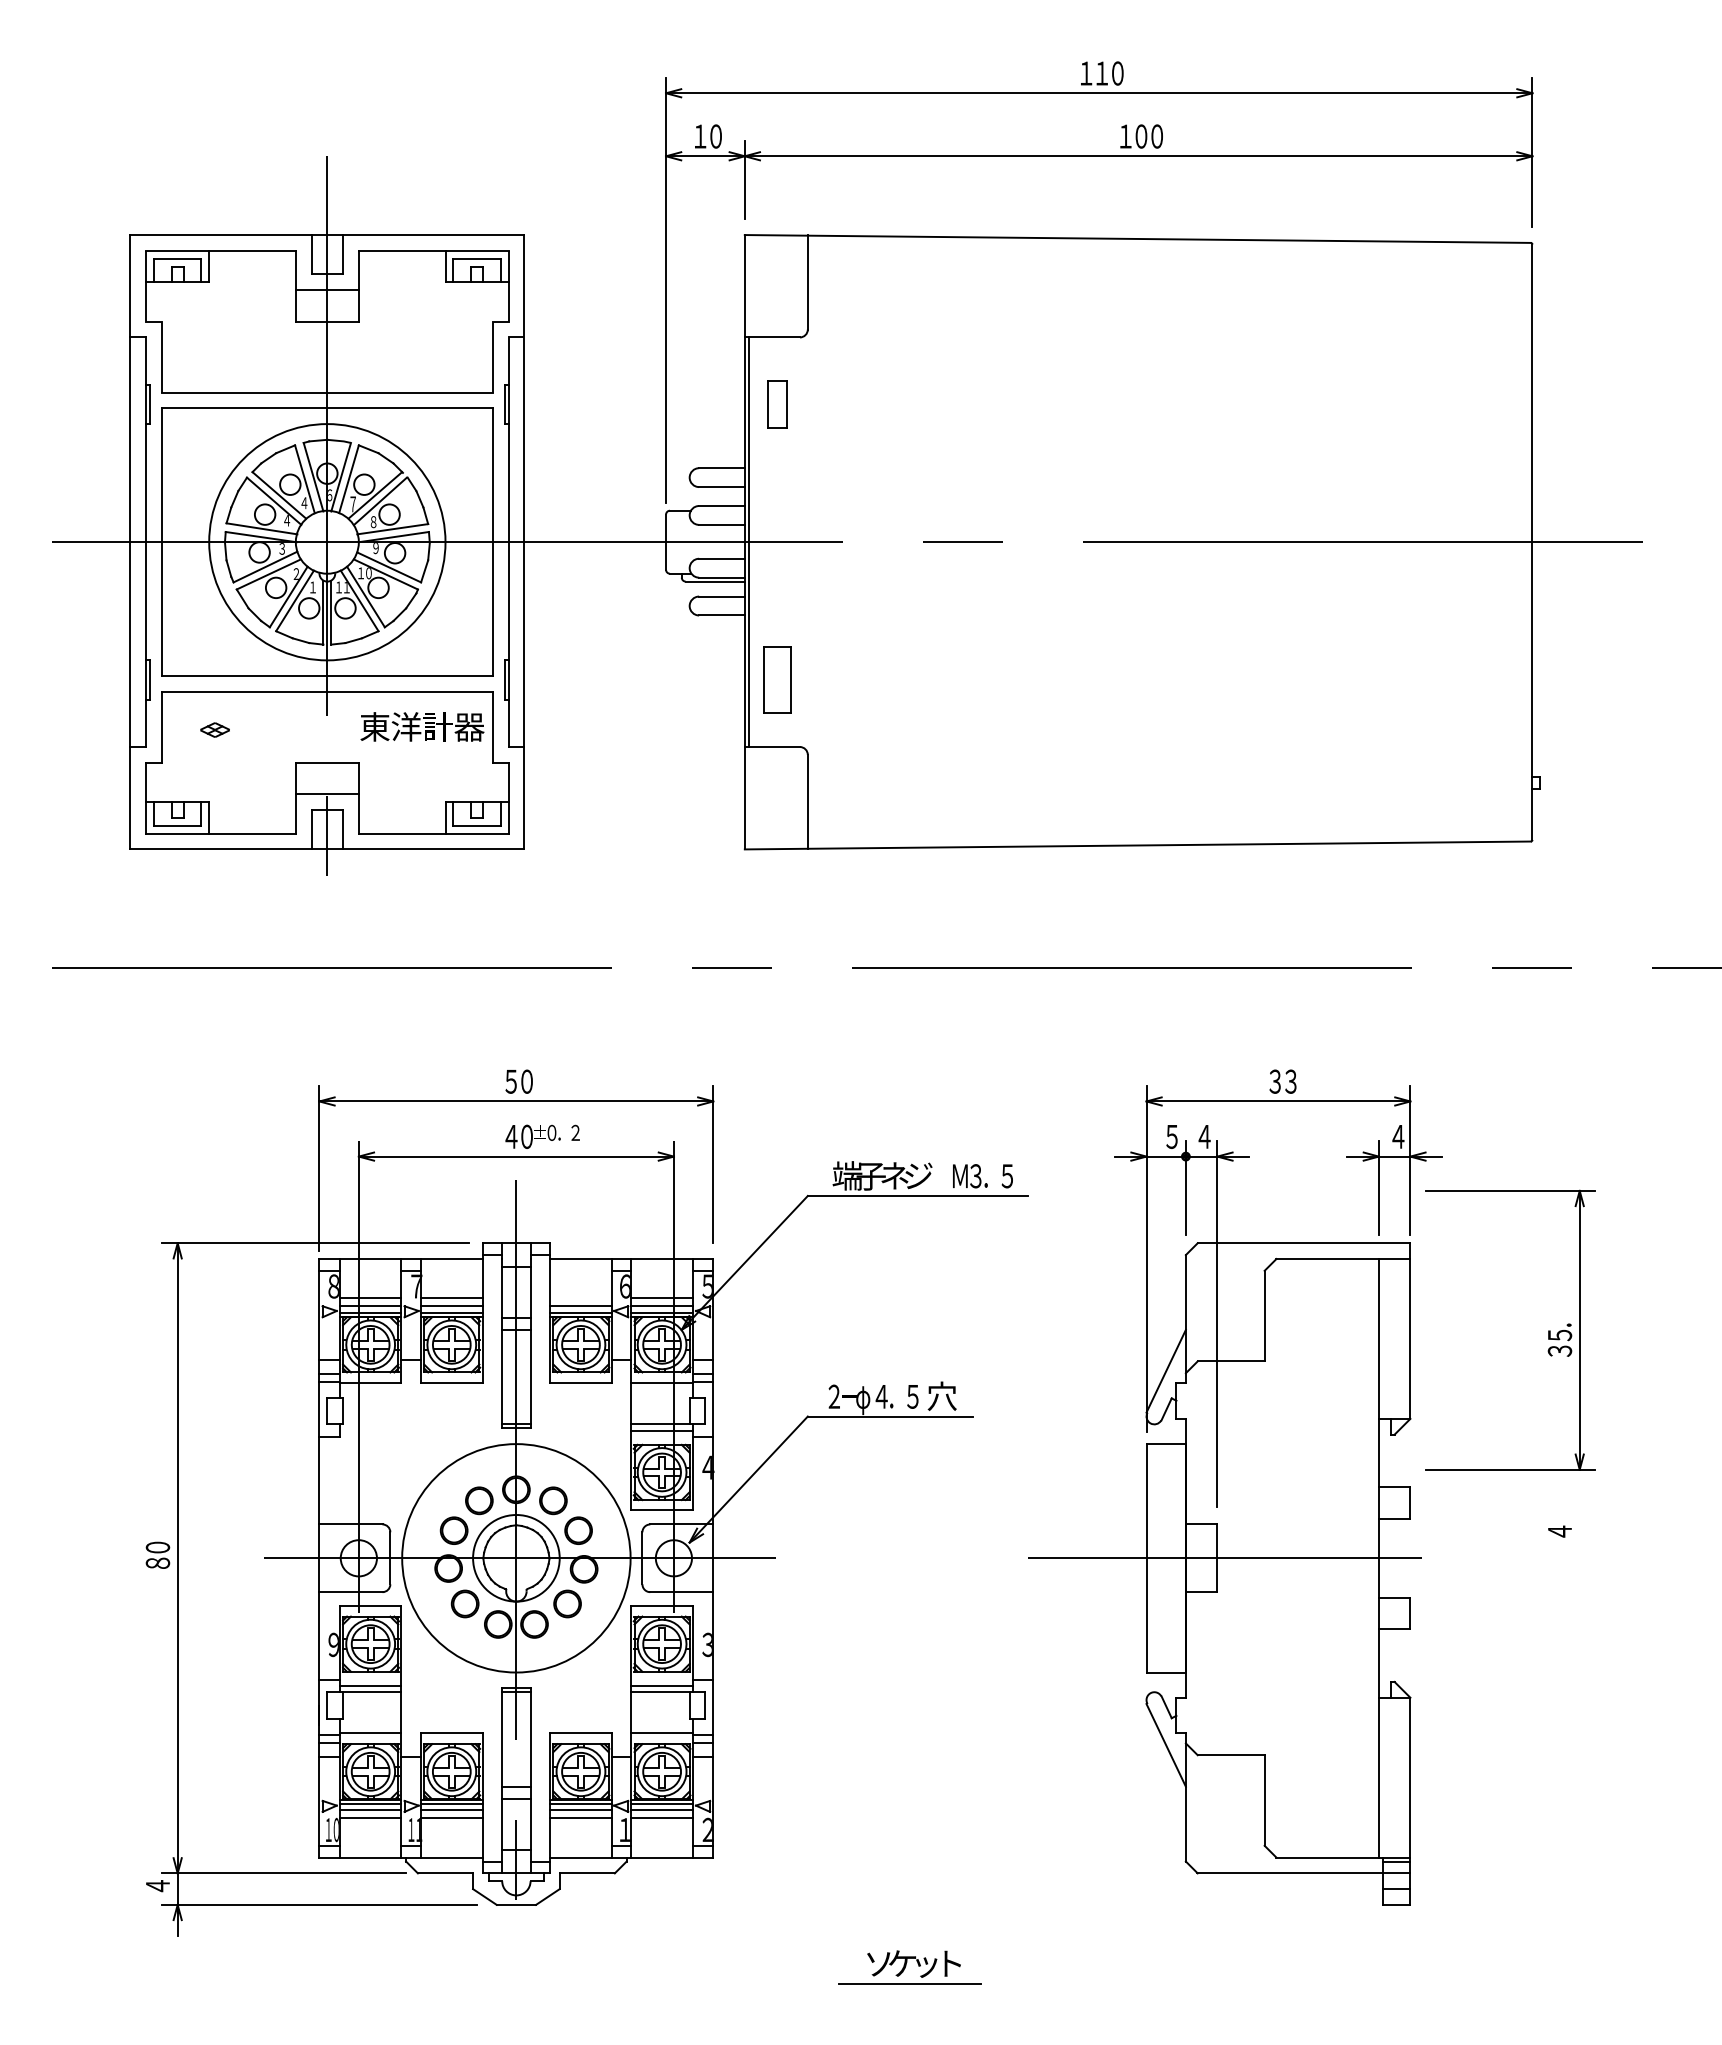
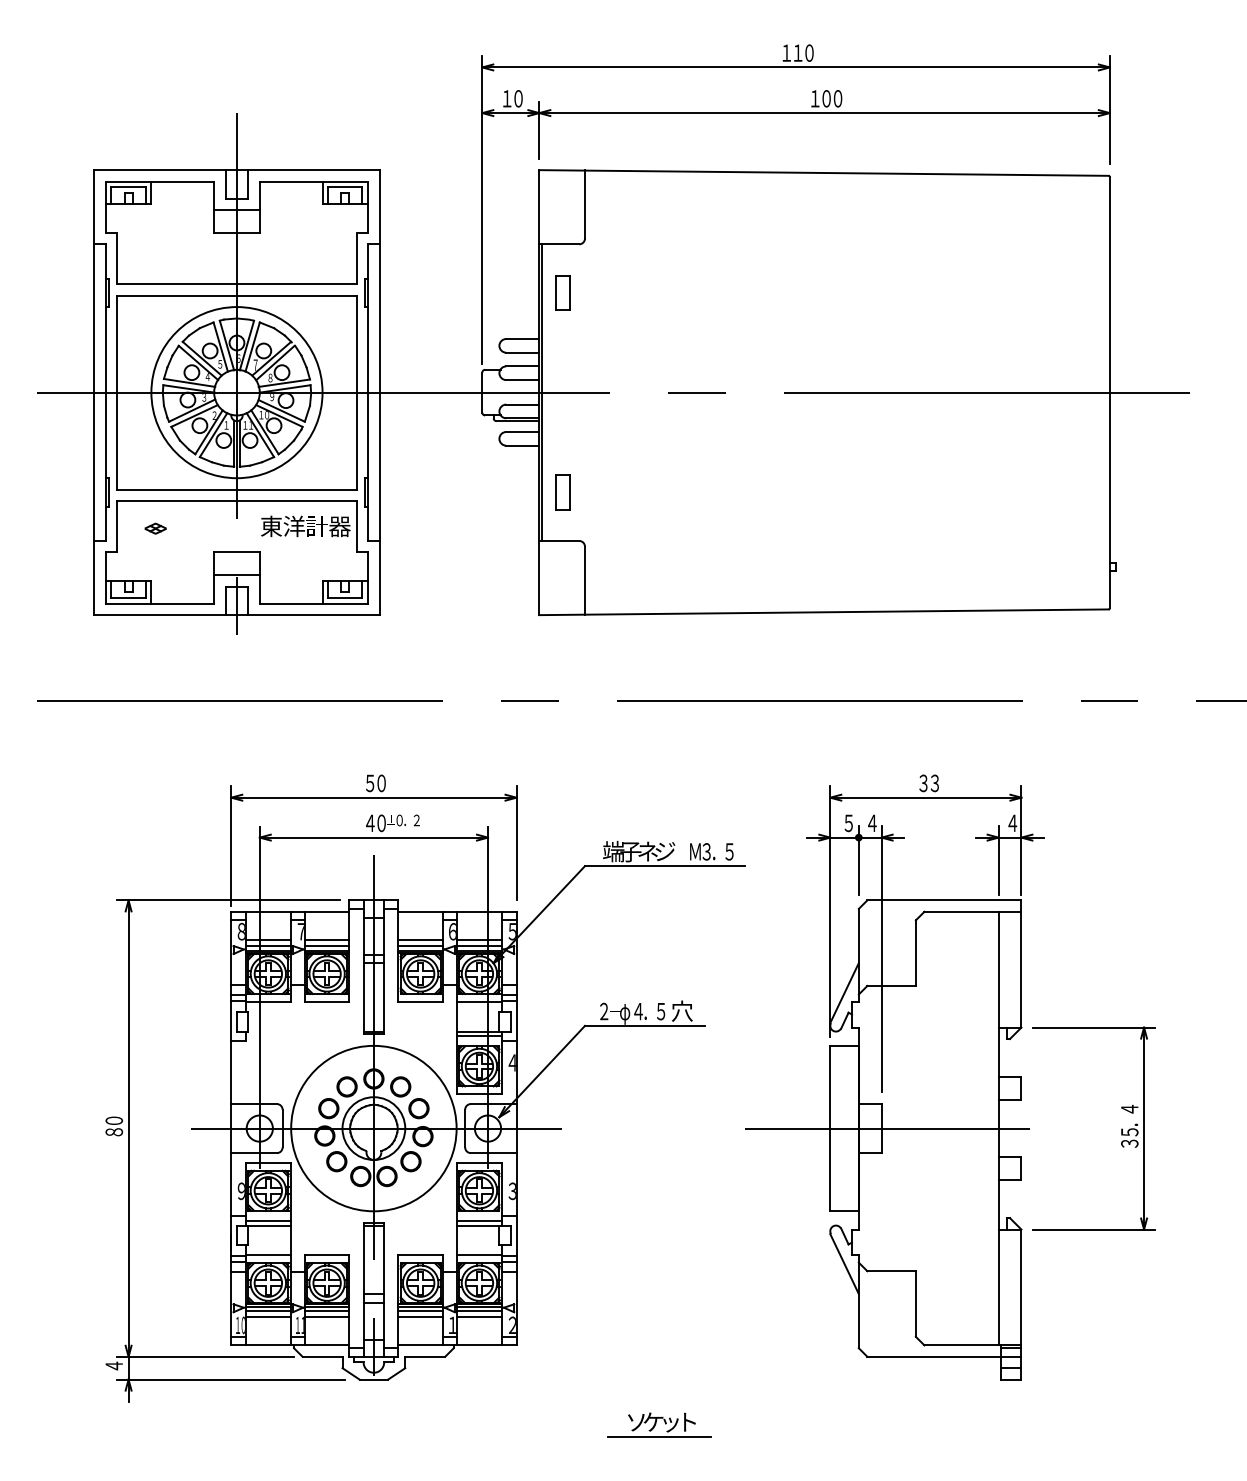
text: (304, 503) -> (220, 364), ４ -> ５
part: (777, 679) -> (563, 492), size x0.71
line: (580, 1298) -> (420, 940), added
part: (1548, 1330) -> (1121, 1128), moved

